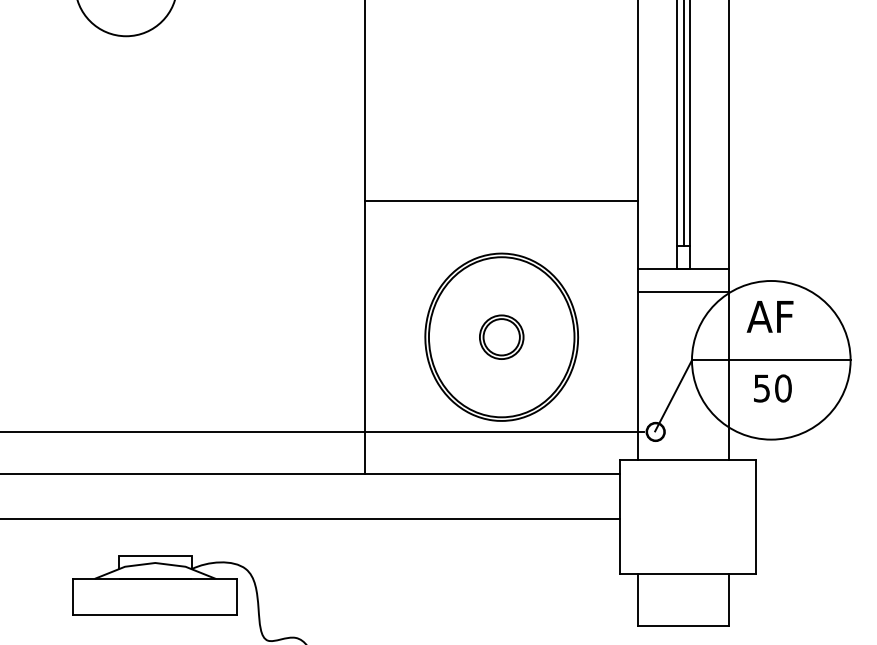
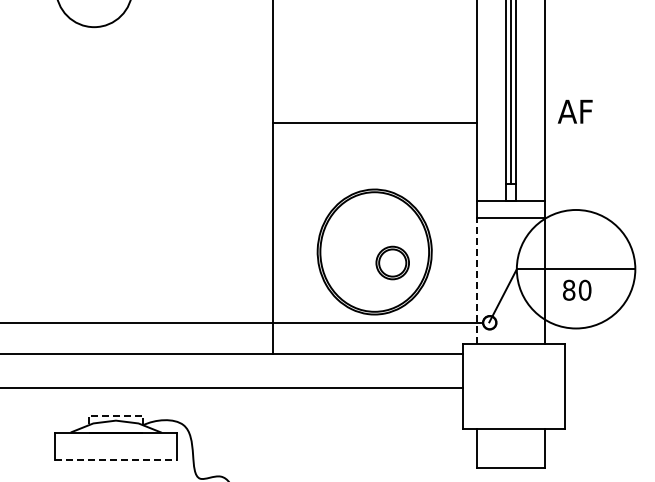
line: (501, 201) -> (374, 123), moved
text: (769, 316) -> (574, 111), moved
part: (501, 336) -> (392, 262), moved
line: (637, 375) -> (476, 280), solid -> dashed
text: (762, 387) -> (569, 289), 50 -> 80
line: (154, 556) -> (115, 415), solid -> dashed
line: (156, 615) -> (116, 459), solid -> dashed

